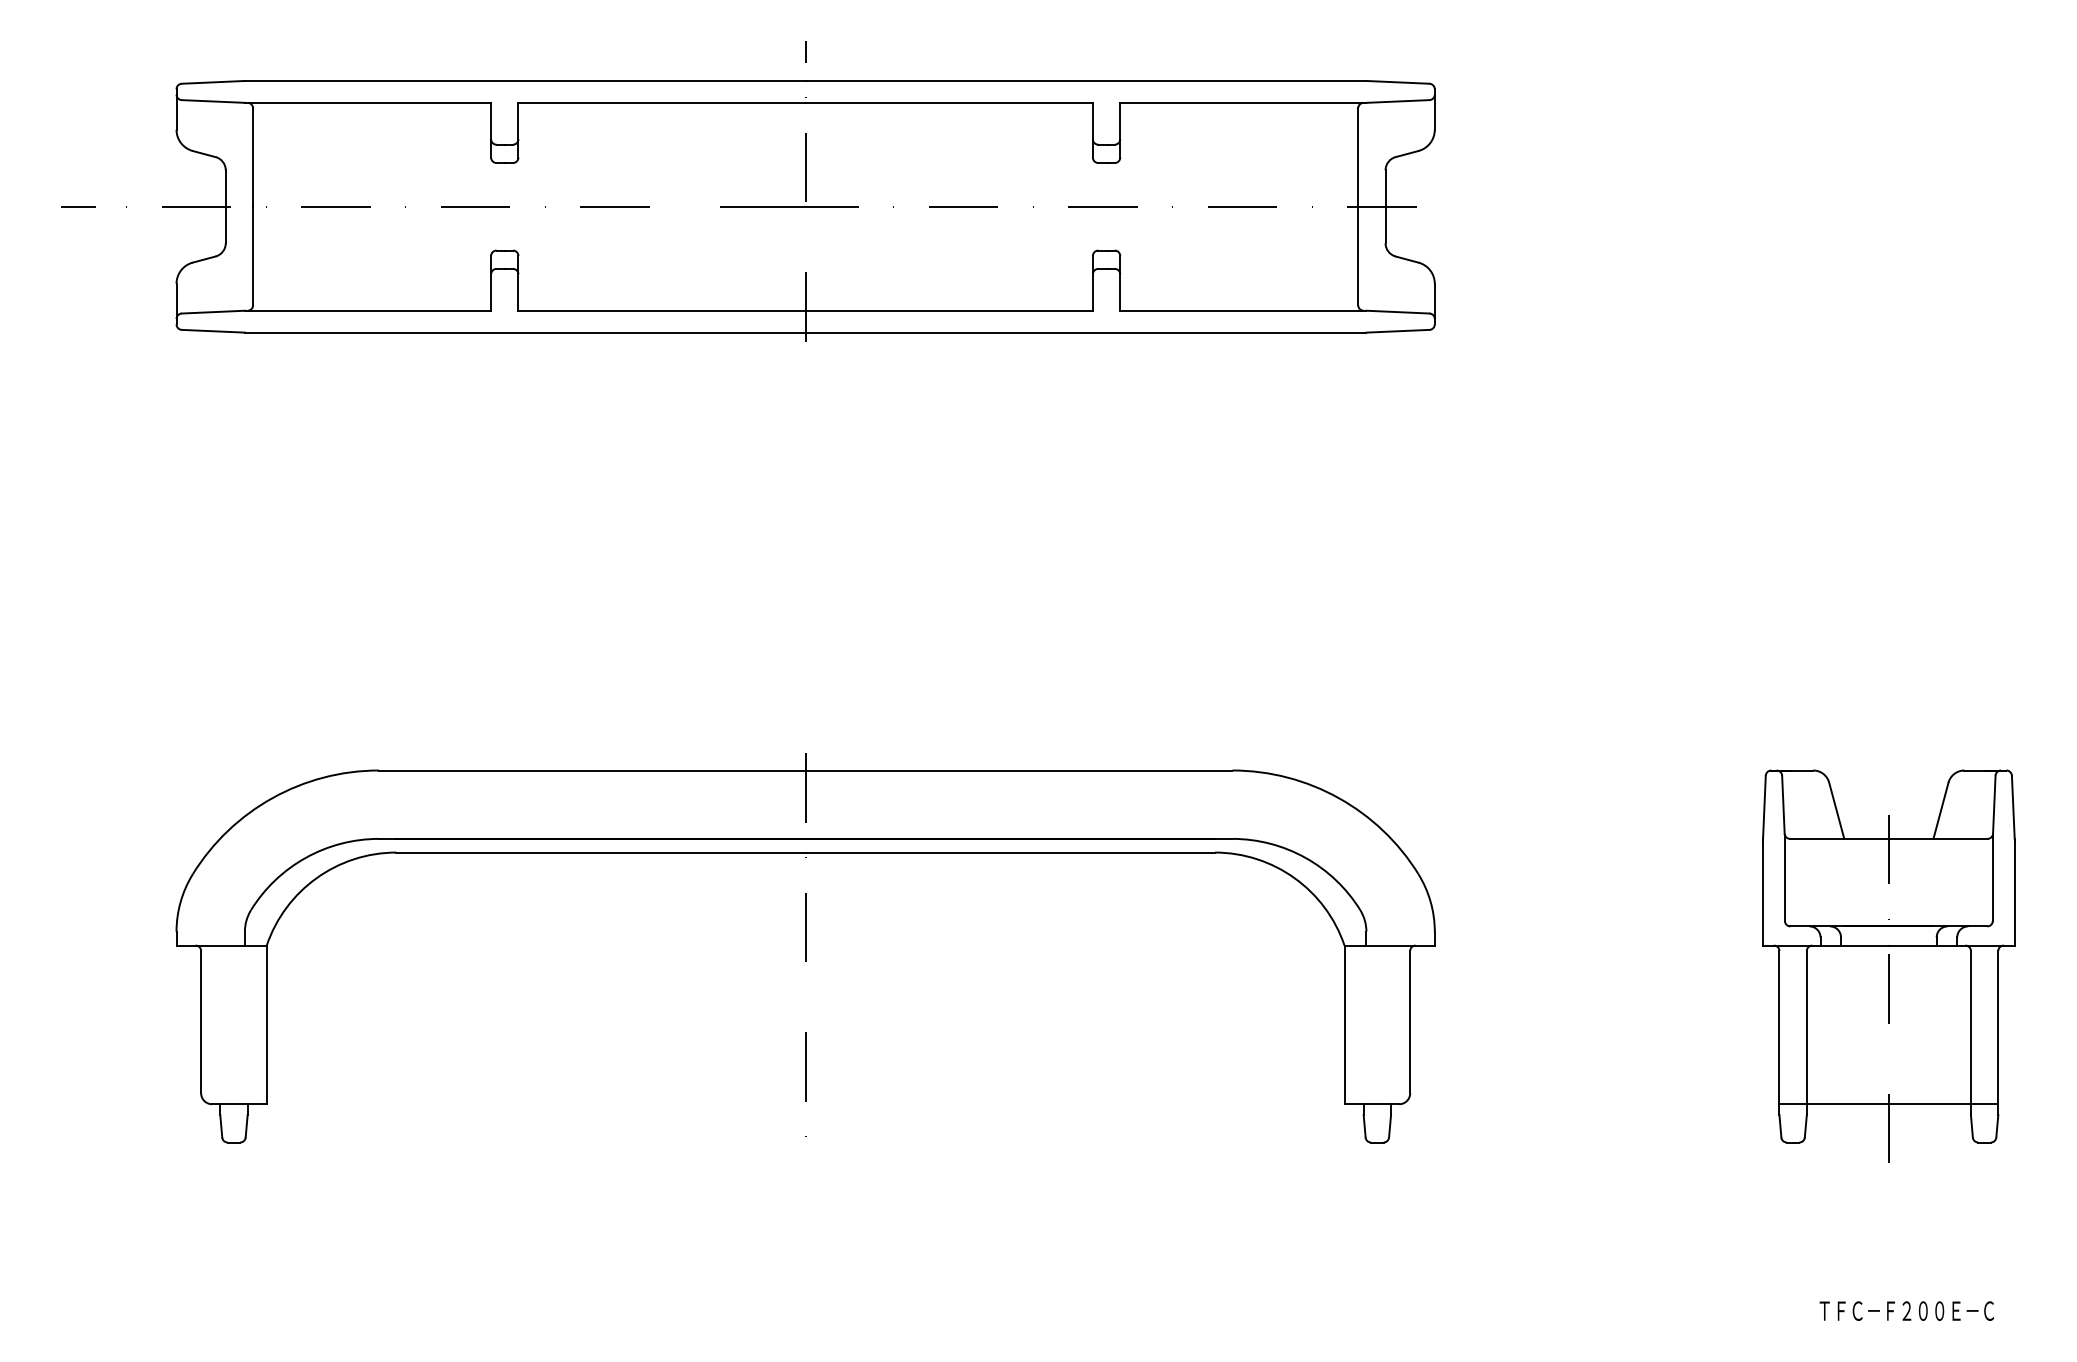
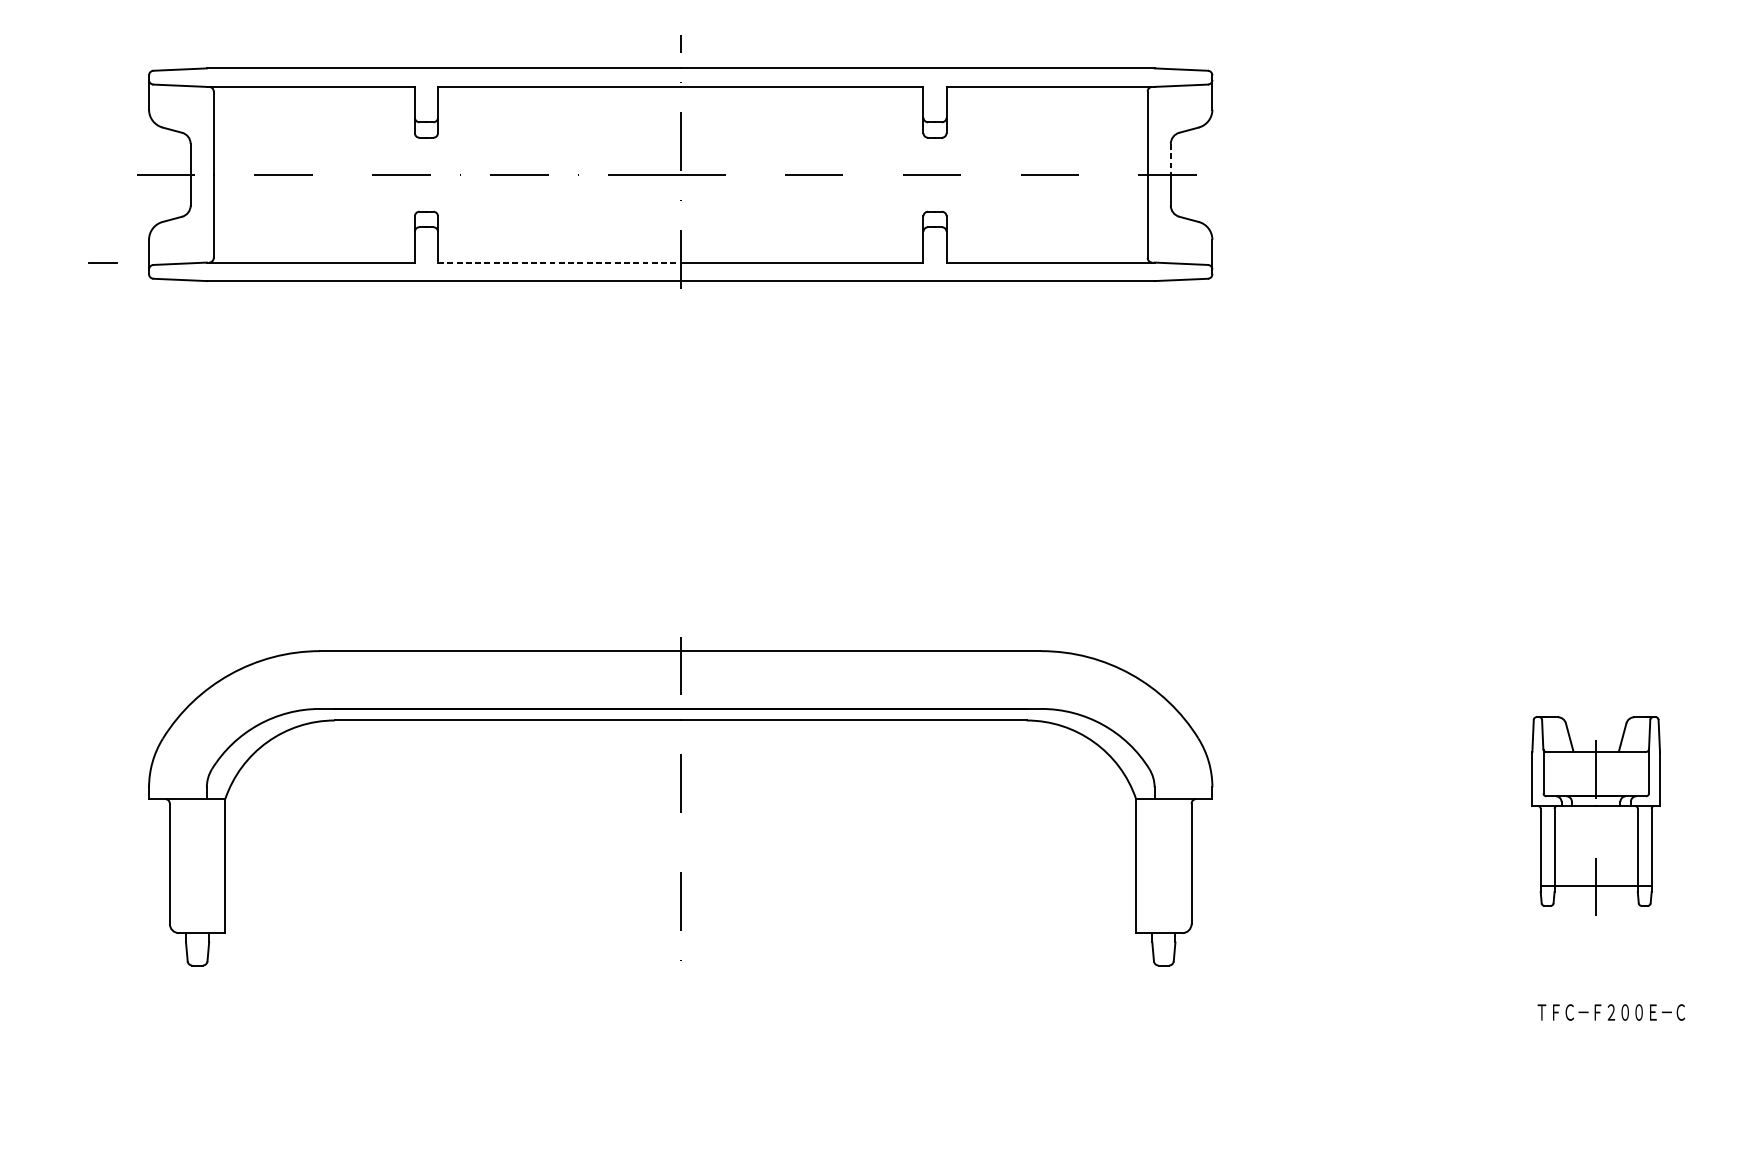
line: (1385, 189) -> (1170, 160), solid -> dashed
line: (78, 206) -> (102, 263), moved
line: (662, 310) -> (559, 262), solid -> dashed
part: (1888, 965) -> (1595, 815), size x0.6
text: (1906, 1310) -> (1611, 1011), moved

